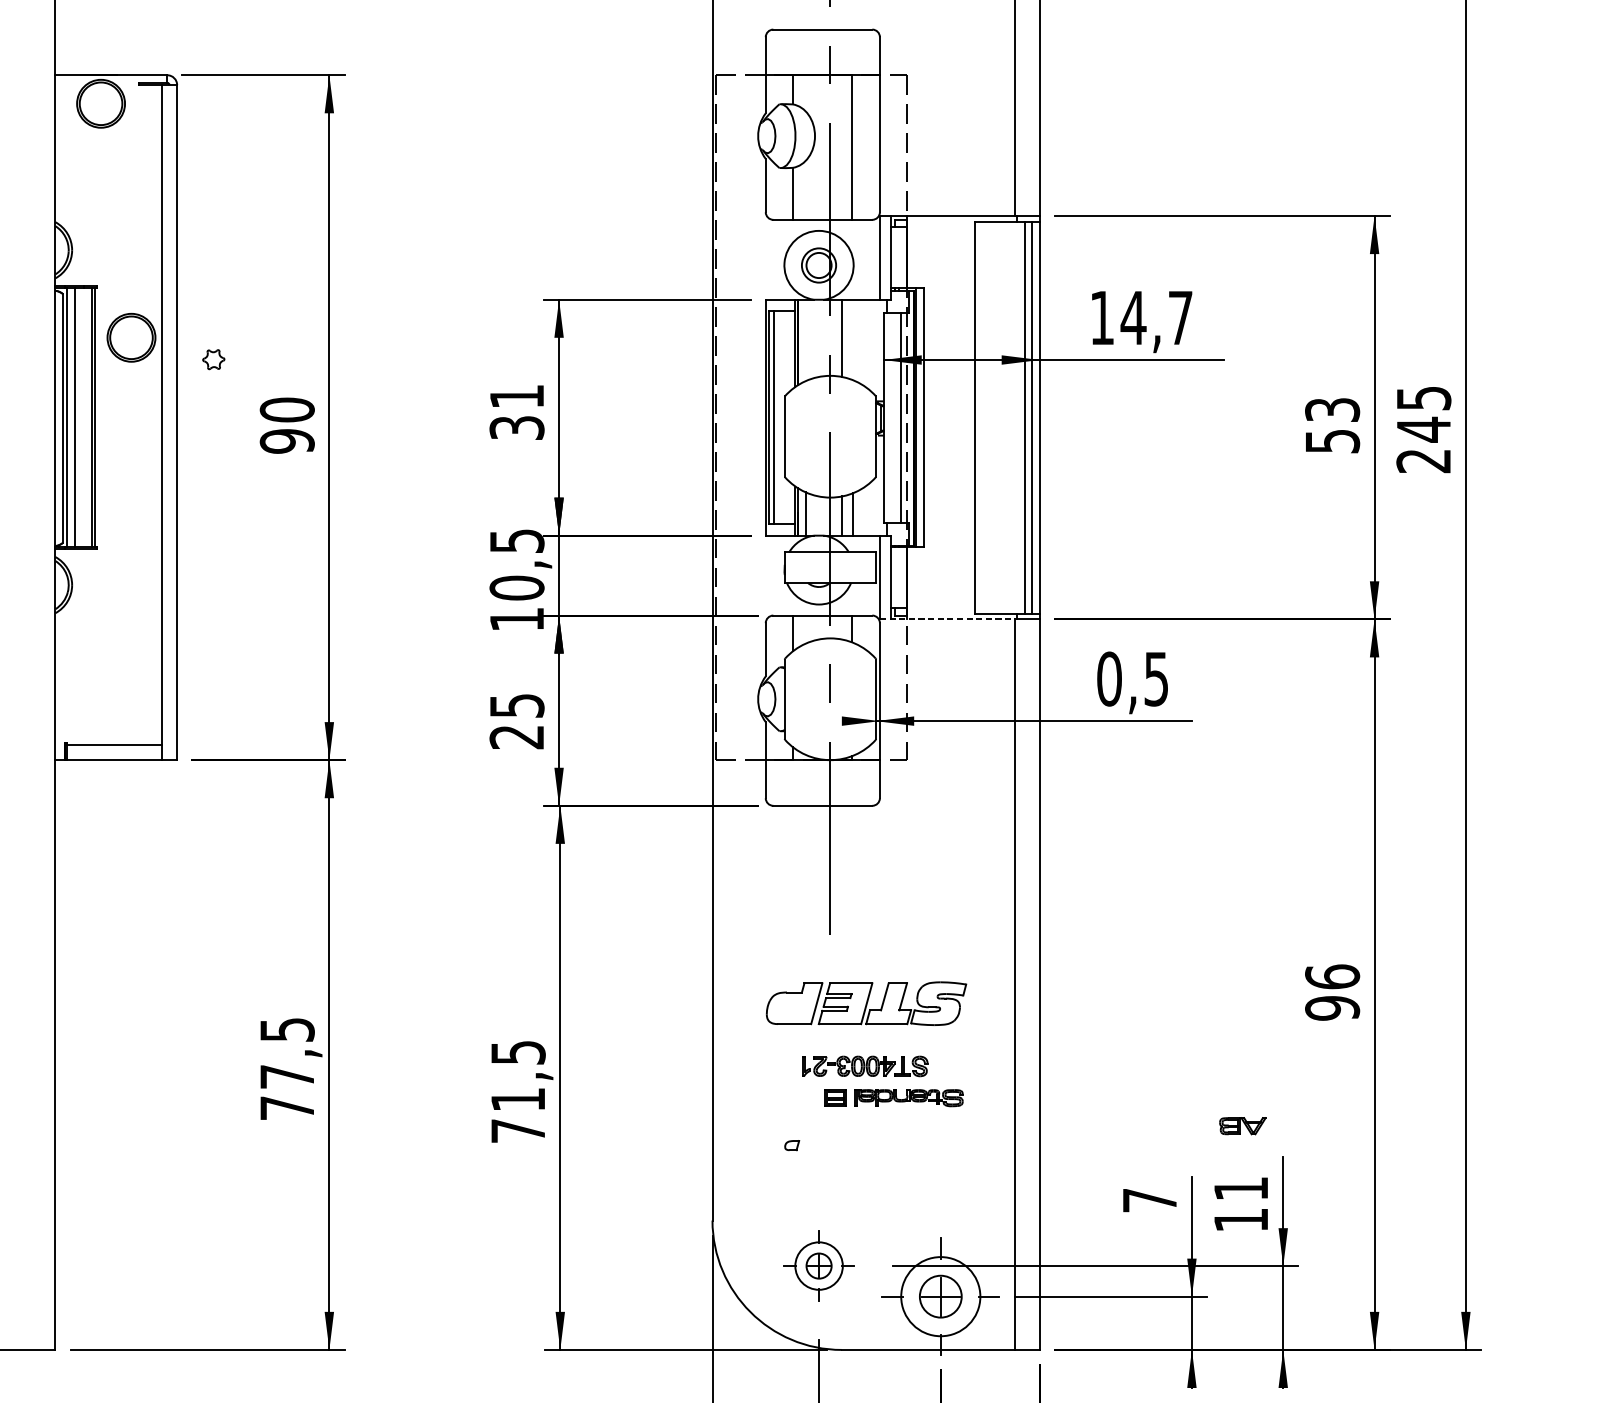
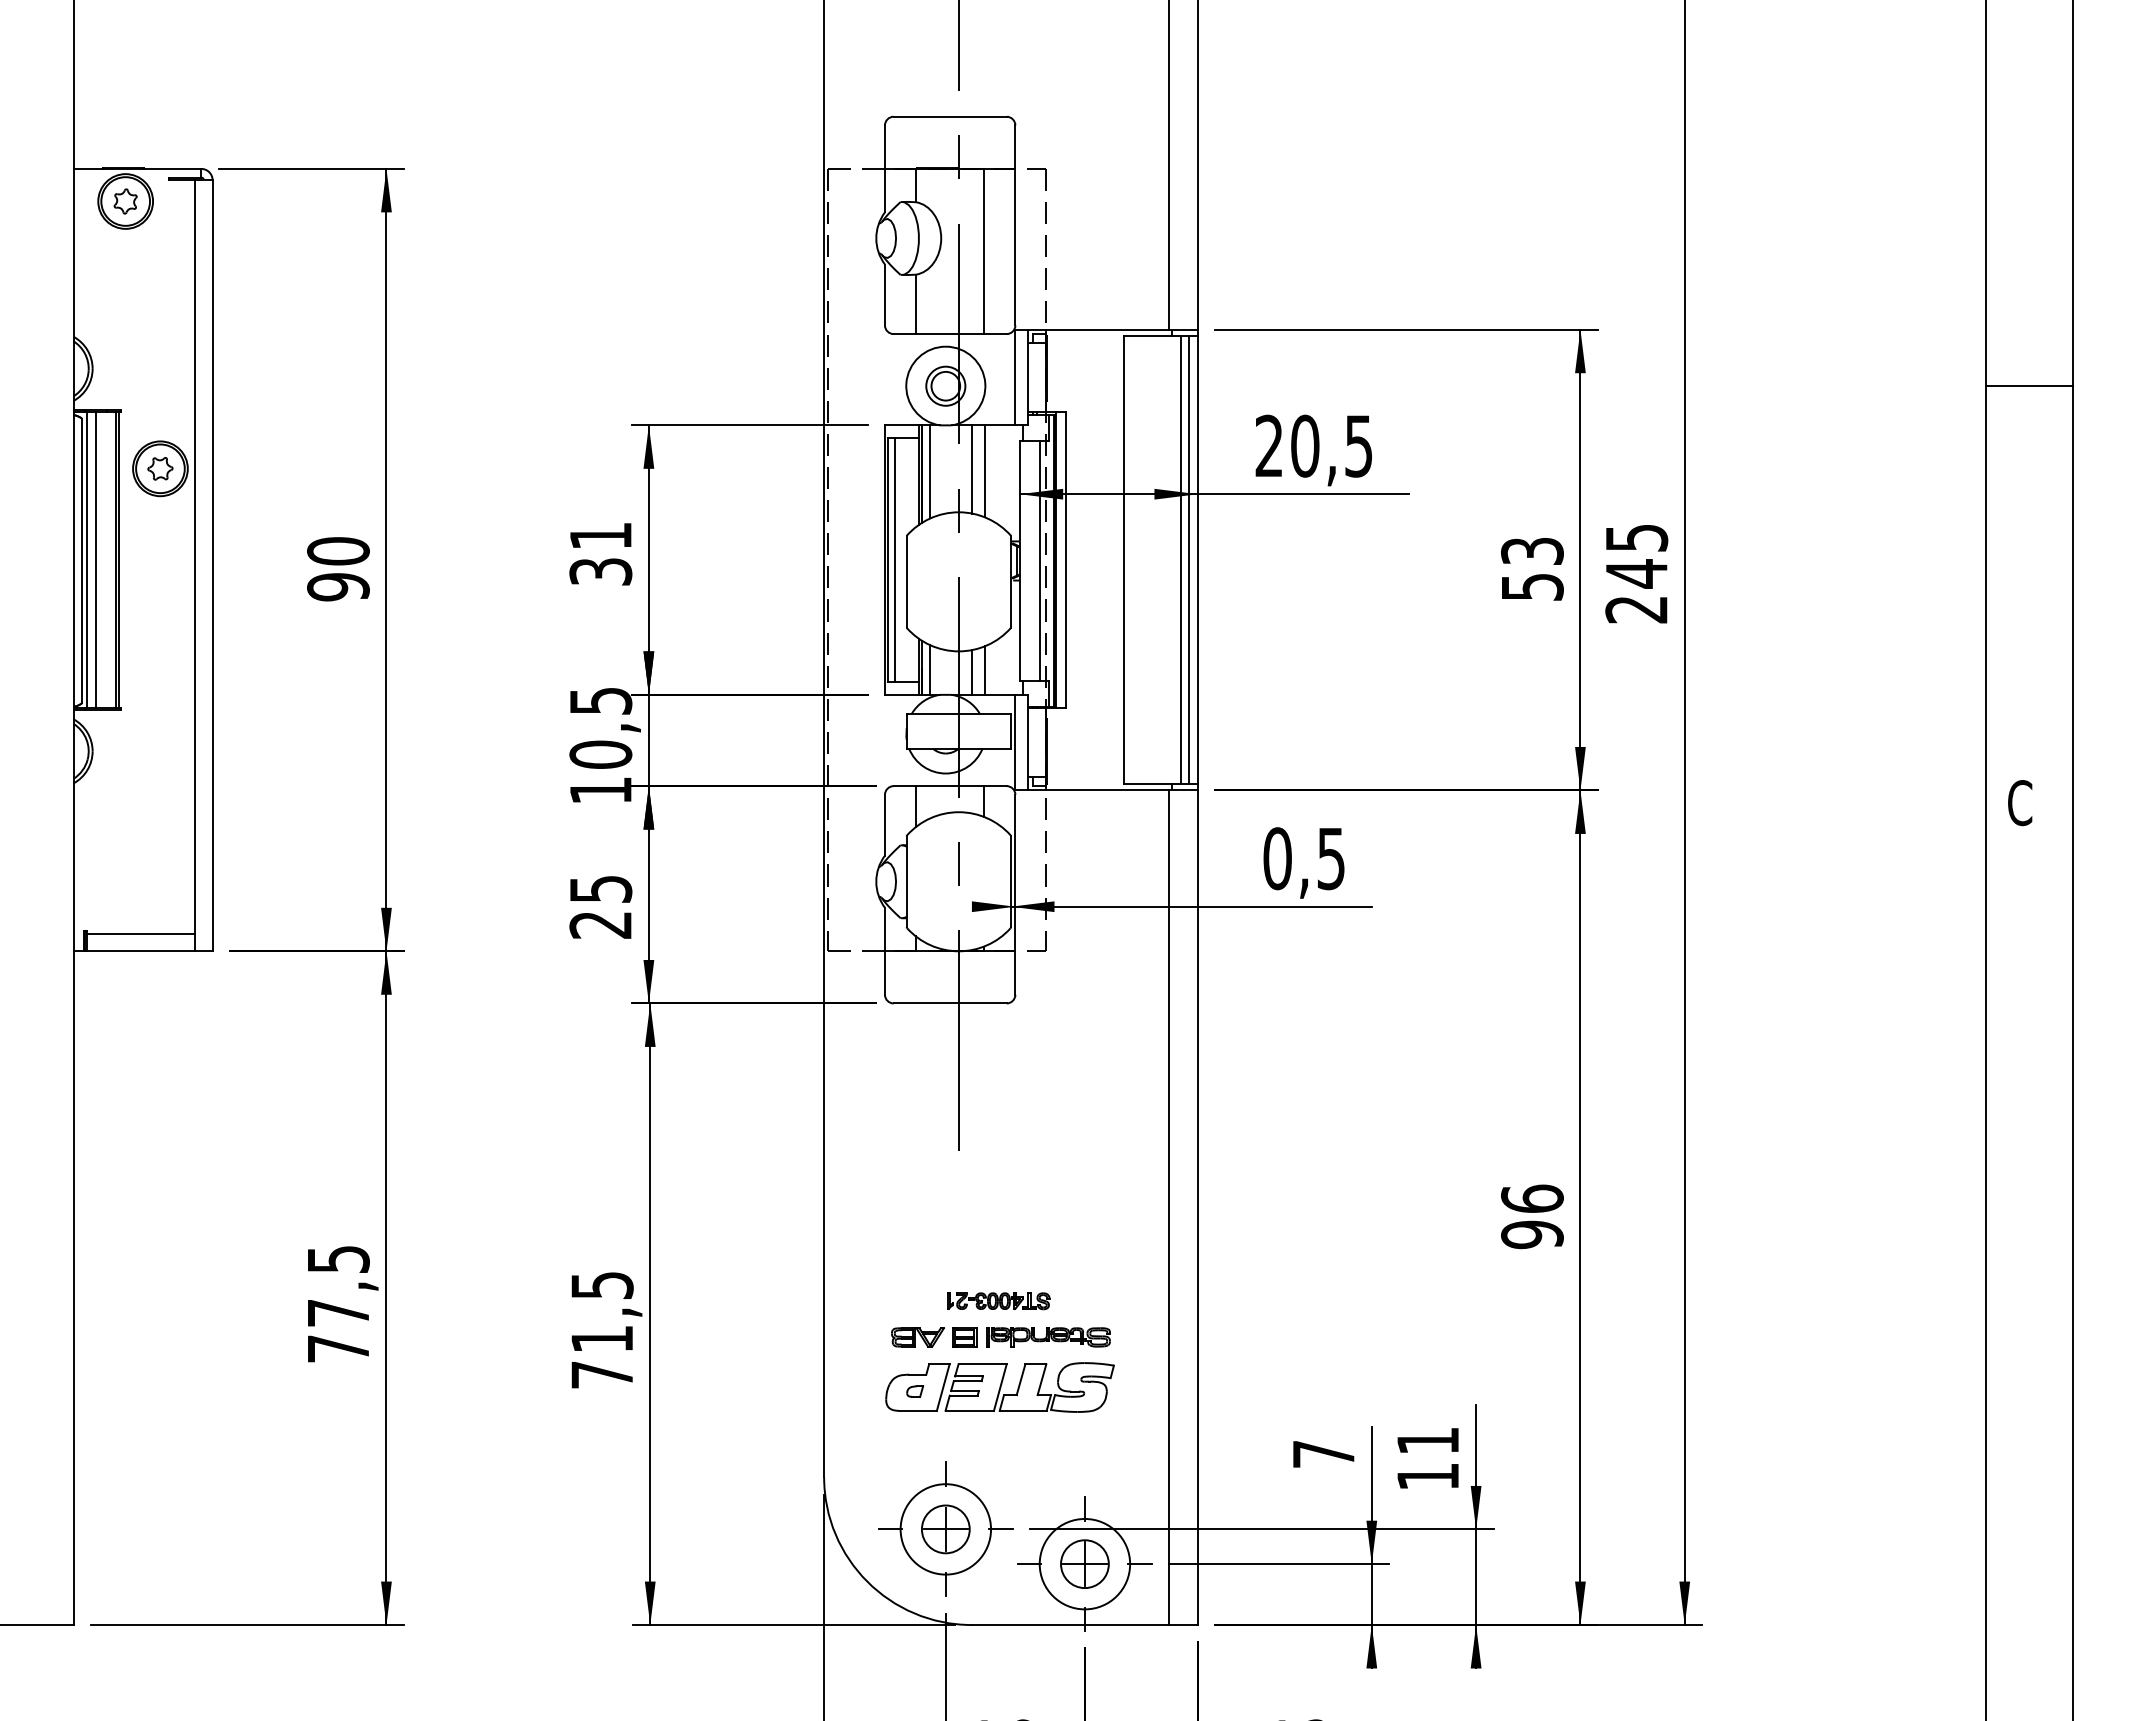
part: (100, 103) -> (125, 201), added
text: (1140, 317) -> (1313, 445), 14,7 -> 20,5
line: (805, 340) -> (930, 471), added
line: (853, 340) -> (985, 471), added
part: (213, 359) -> (160, 468), moved
line: (947, 619) -> (1092, 790), dashed -> solid
part: (866, 1003) -> (999, 1387), moved
part: (865, 1066) -> (998, 1301), size x0.71
part: (1242, 1126) -> (917, 1337), moved
part: (818, 1265) -> (945, 1528), size x1.67

